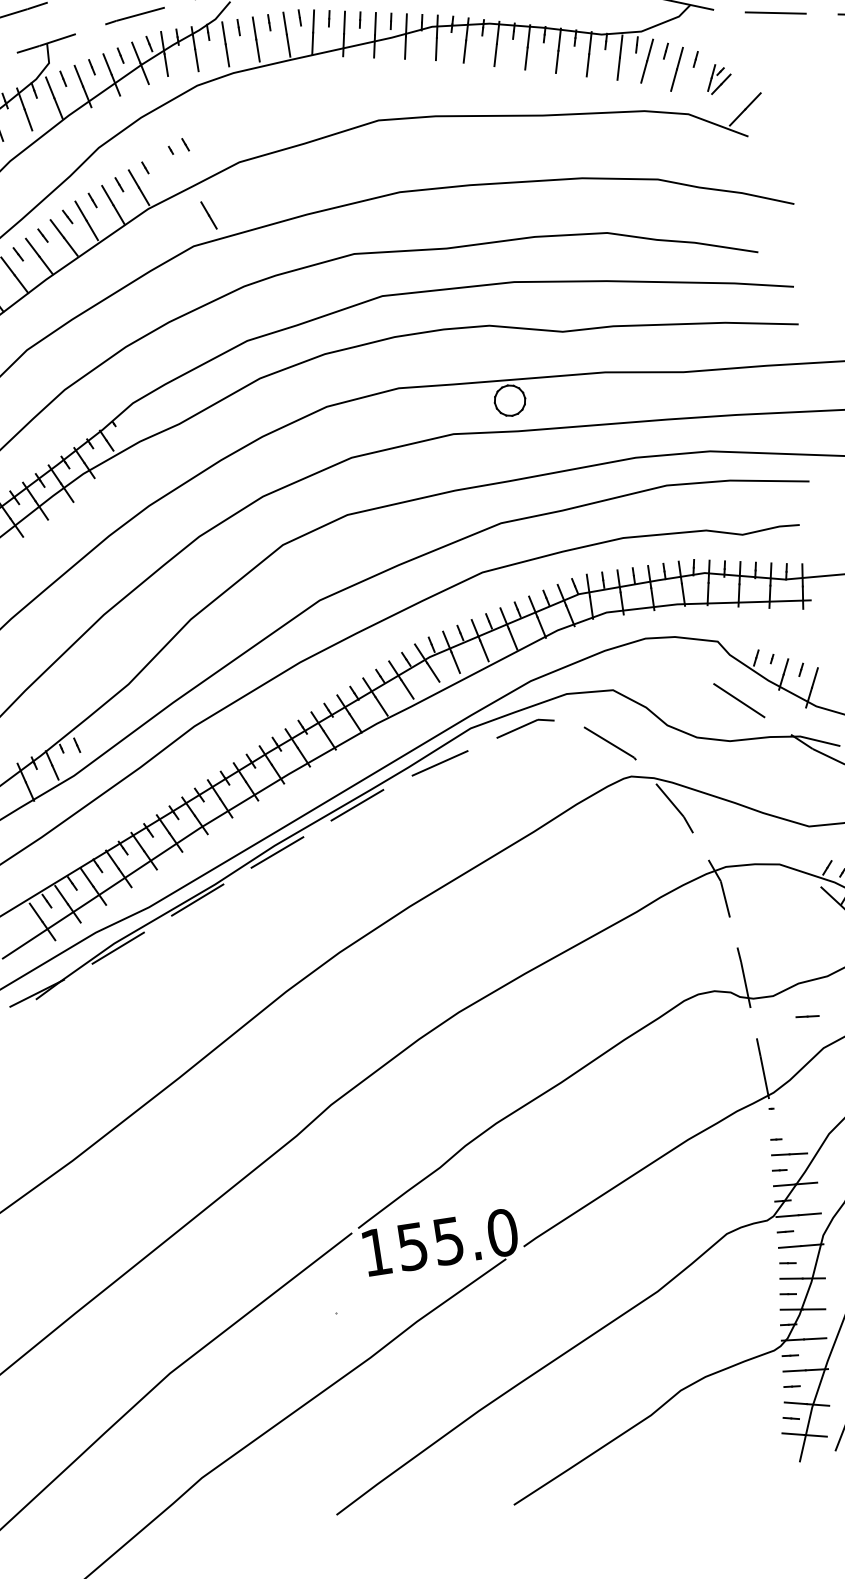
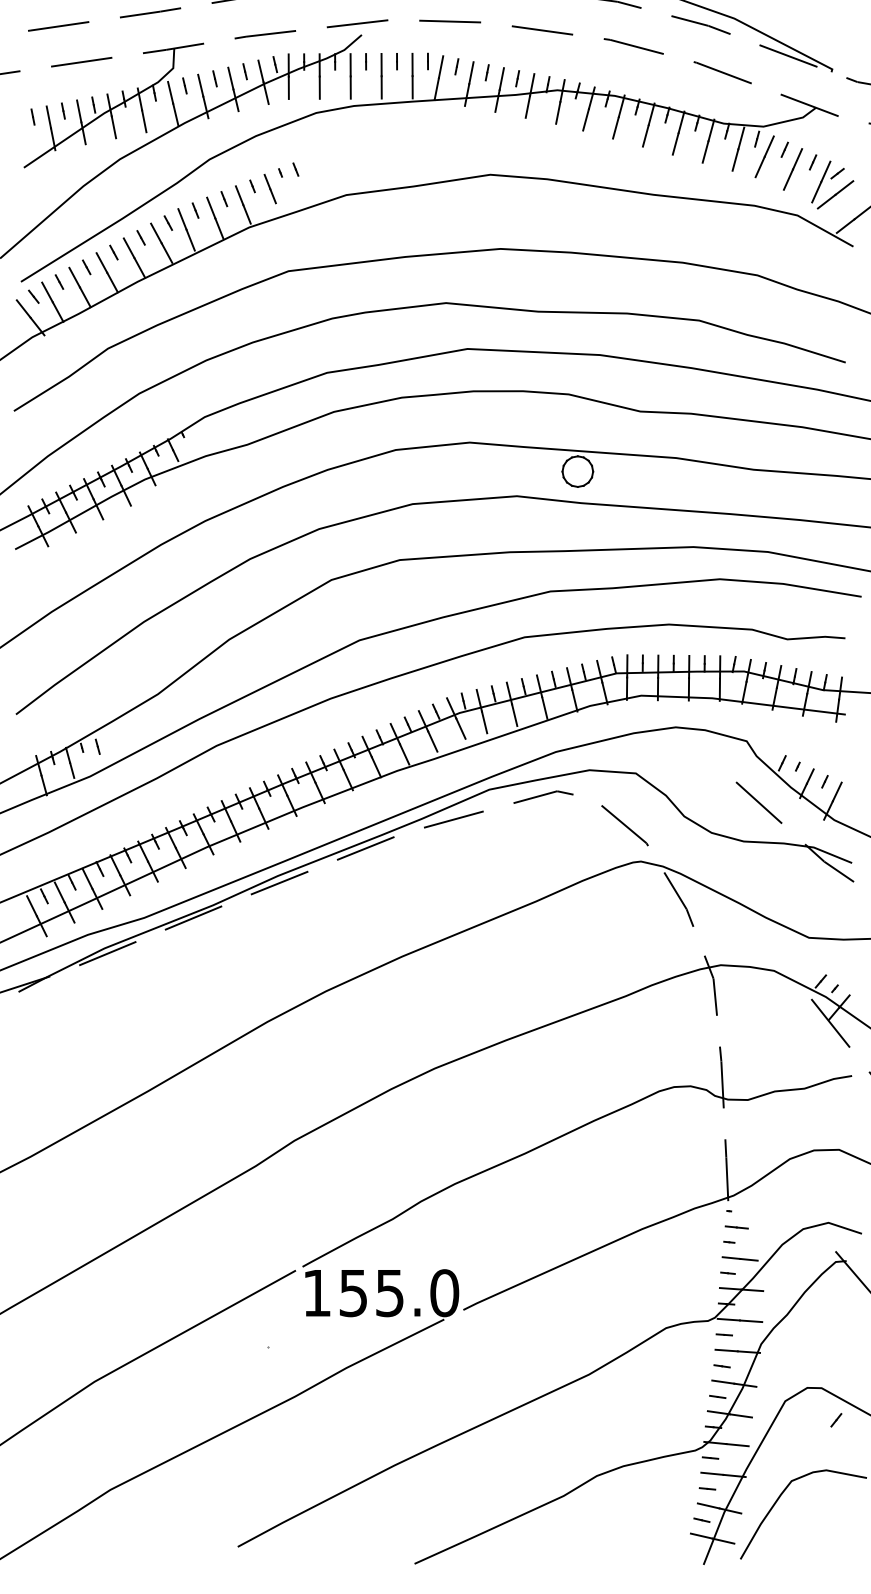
part: (718, 78) -> (832, 184), size x1.67
line: (208, 216) -> (269, 189), moved
line: (807, 1016) -> (736, 1227), moved

